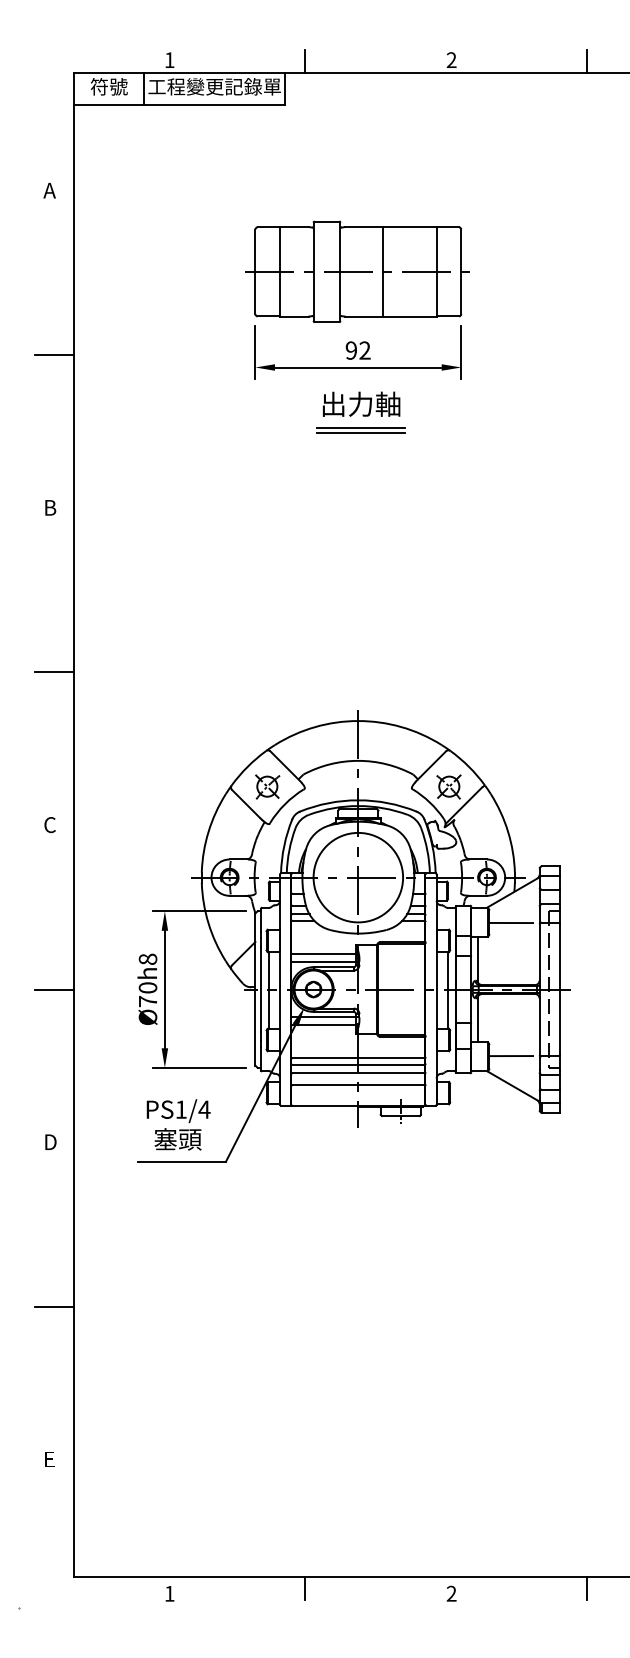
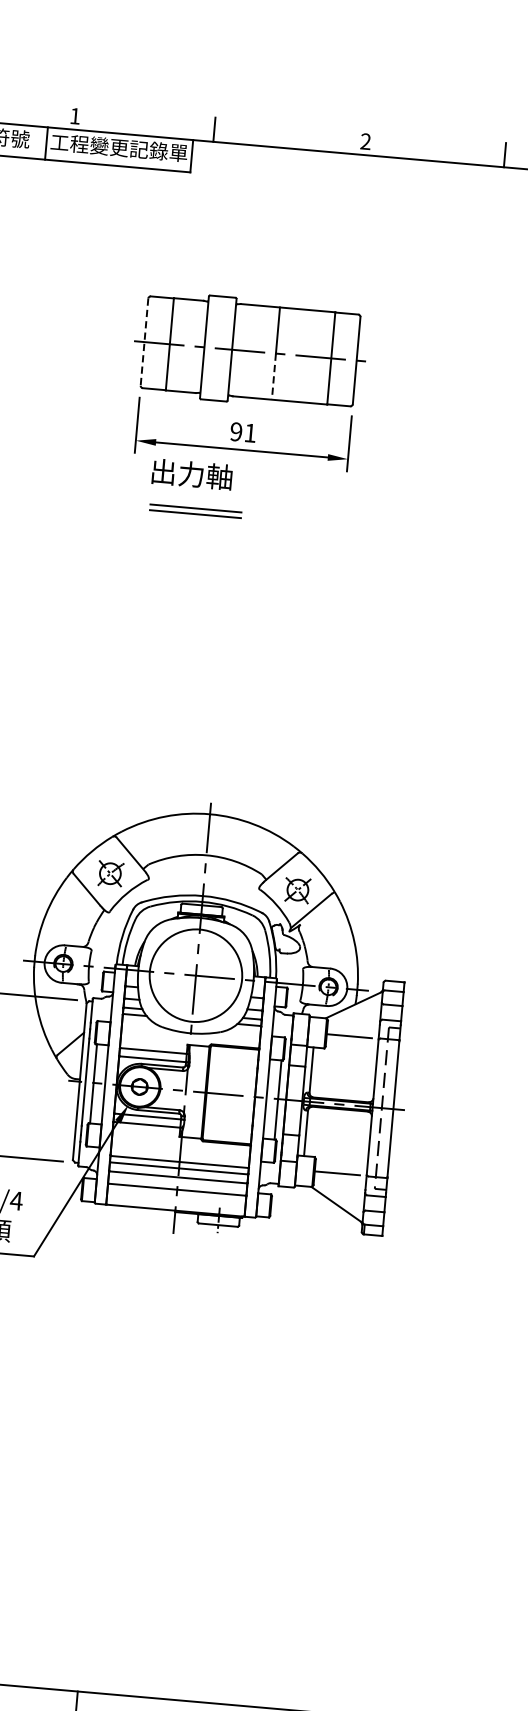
line: (255, 272) -> (144, 342), solid -> dashed
line: (382, 294) -> (273, 376), solid -> dashed
text: (364, 350) -> (249, 432), 92 -> 91
text: (361, 403) -> (192, 473), moved
part: (360, 430) -> (195, 511), moved

